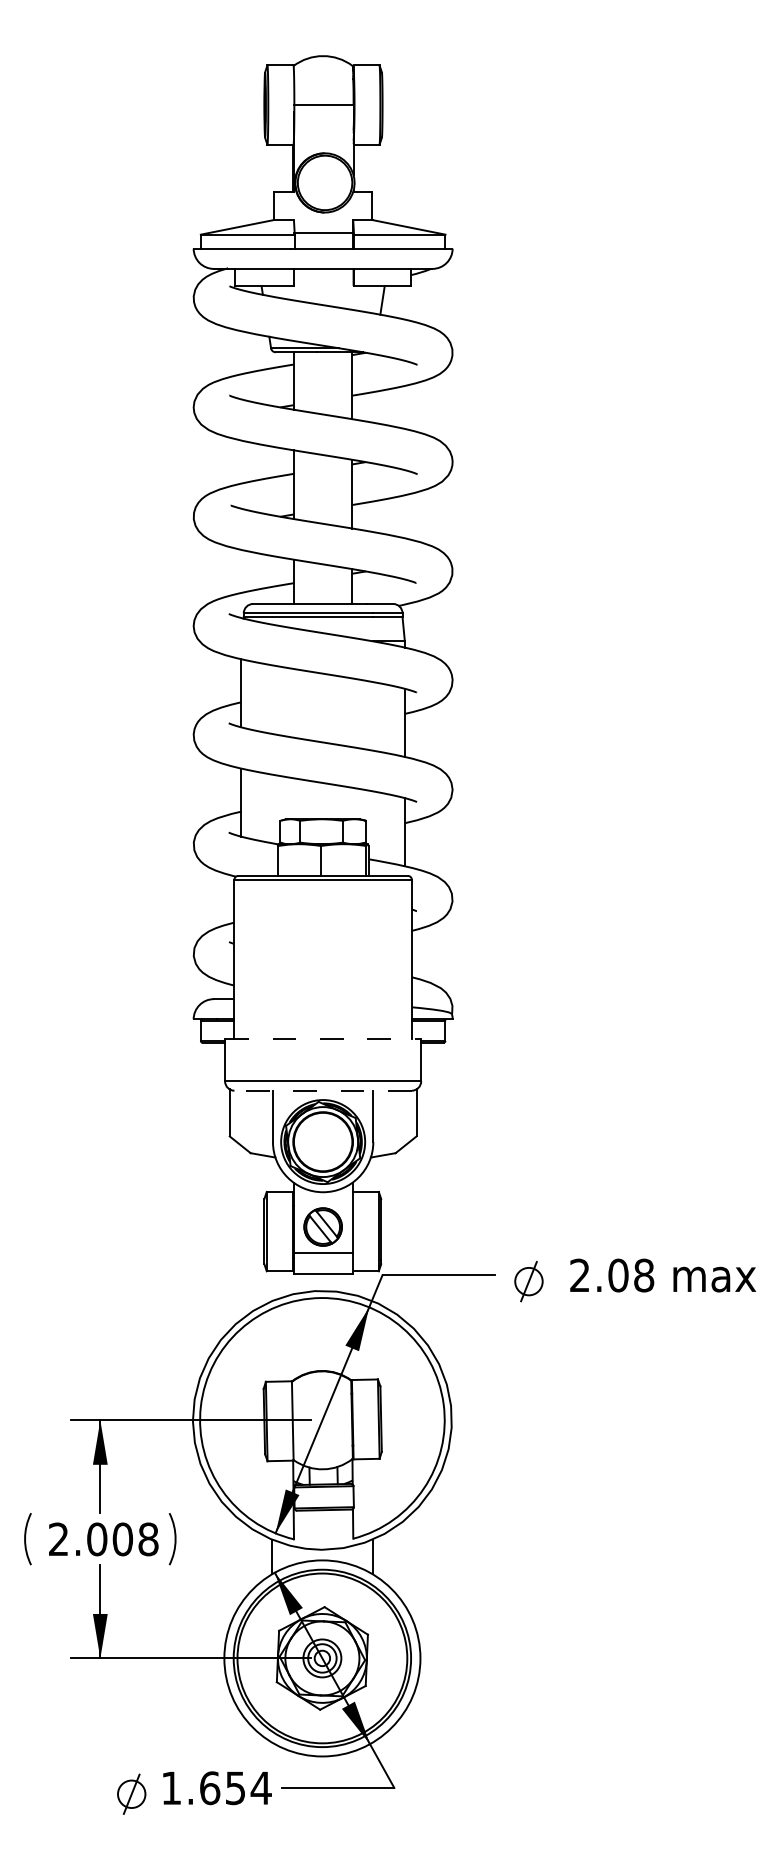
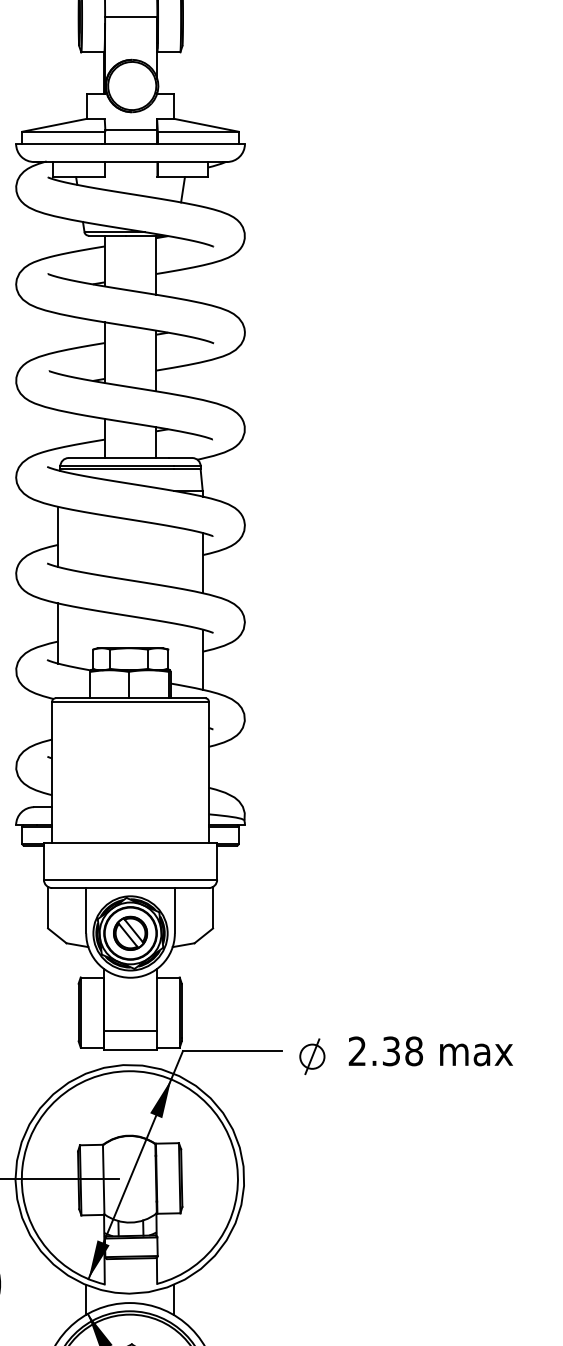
line: (323, 1039) -> (130, 842), dashed -> solid
line: (323, 1090) -> (130, 887), dashed -> solid
part: (322, 1226) -> (129, 932), moved
text: (618, 1275) -> (391, 1051), 2.08 -> 2.38

